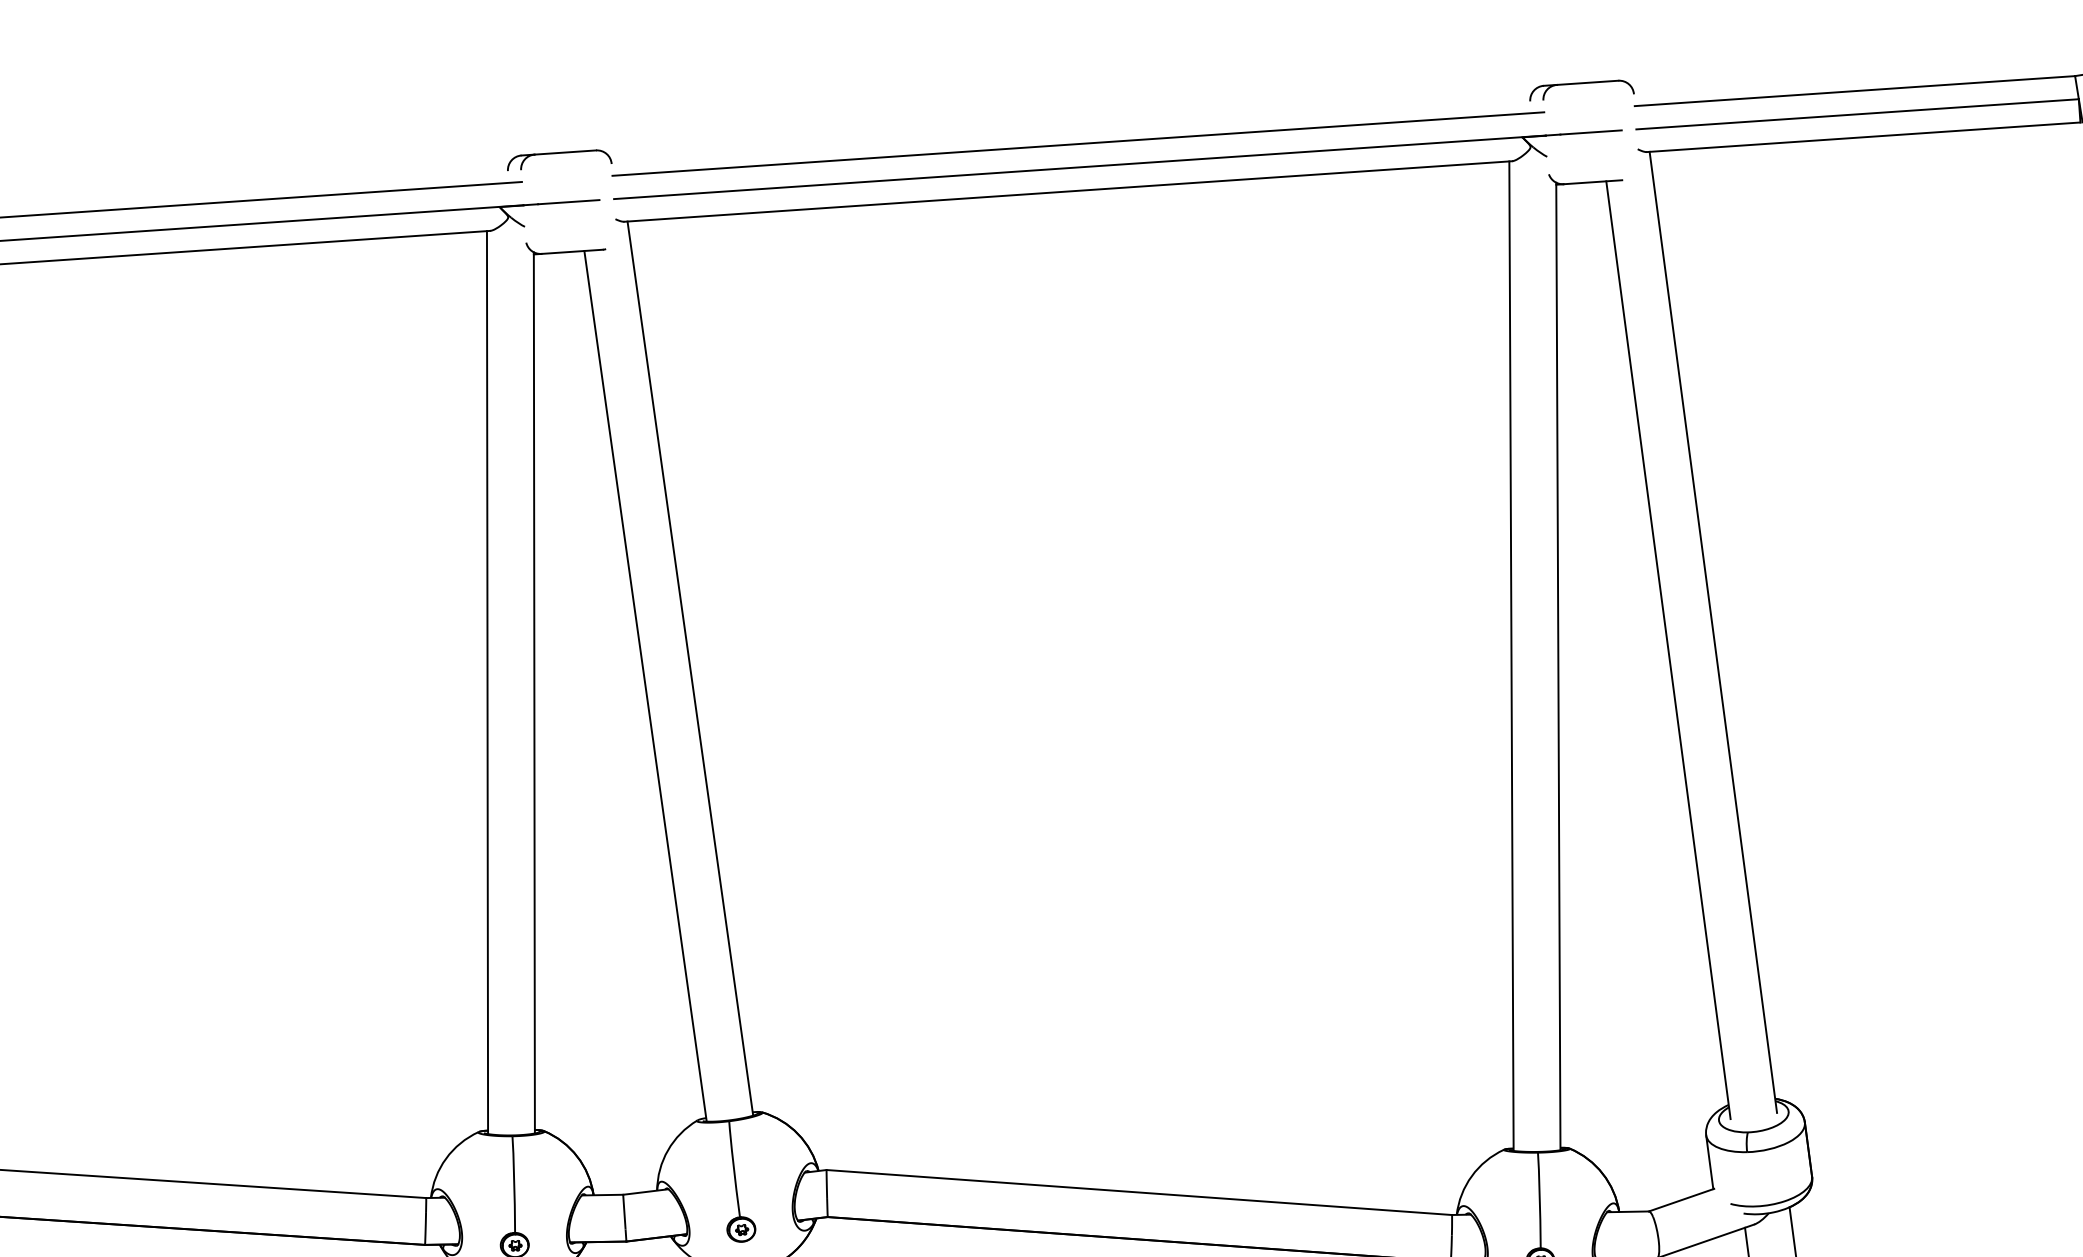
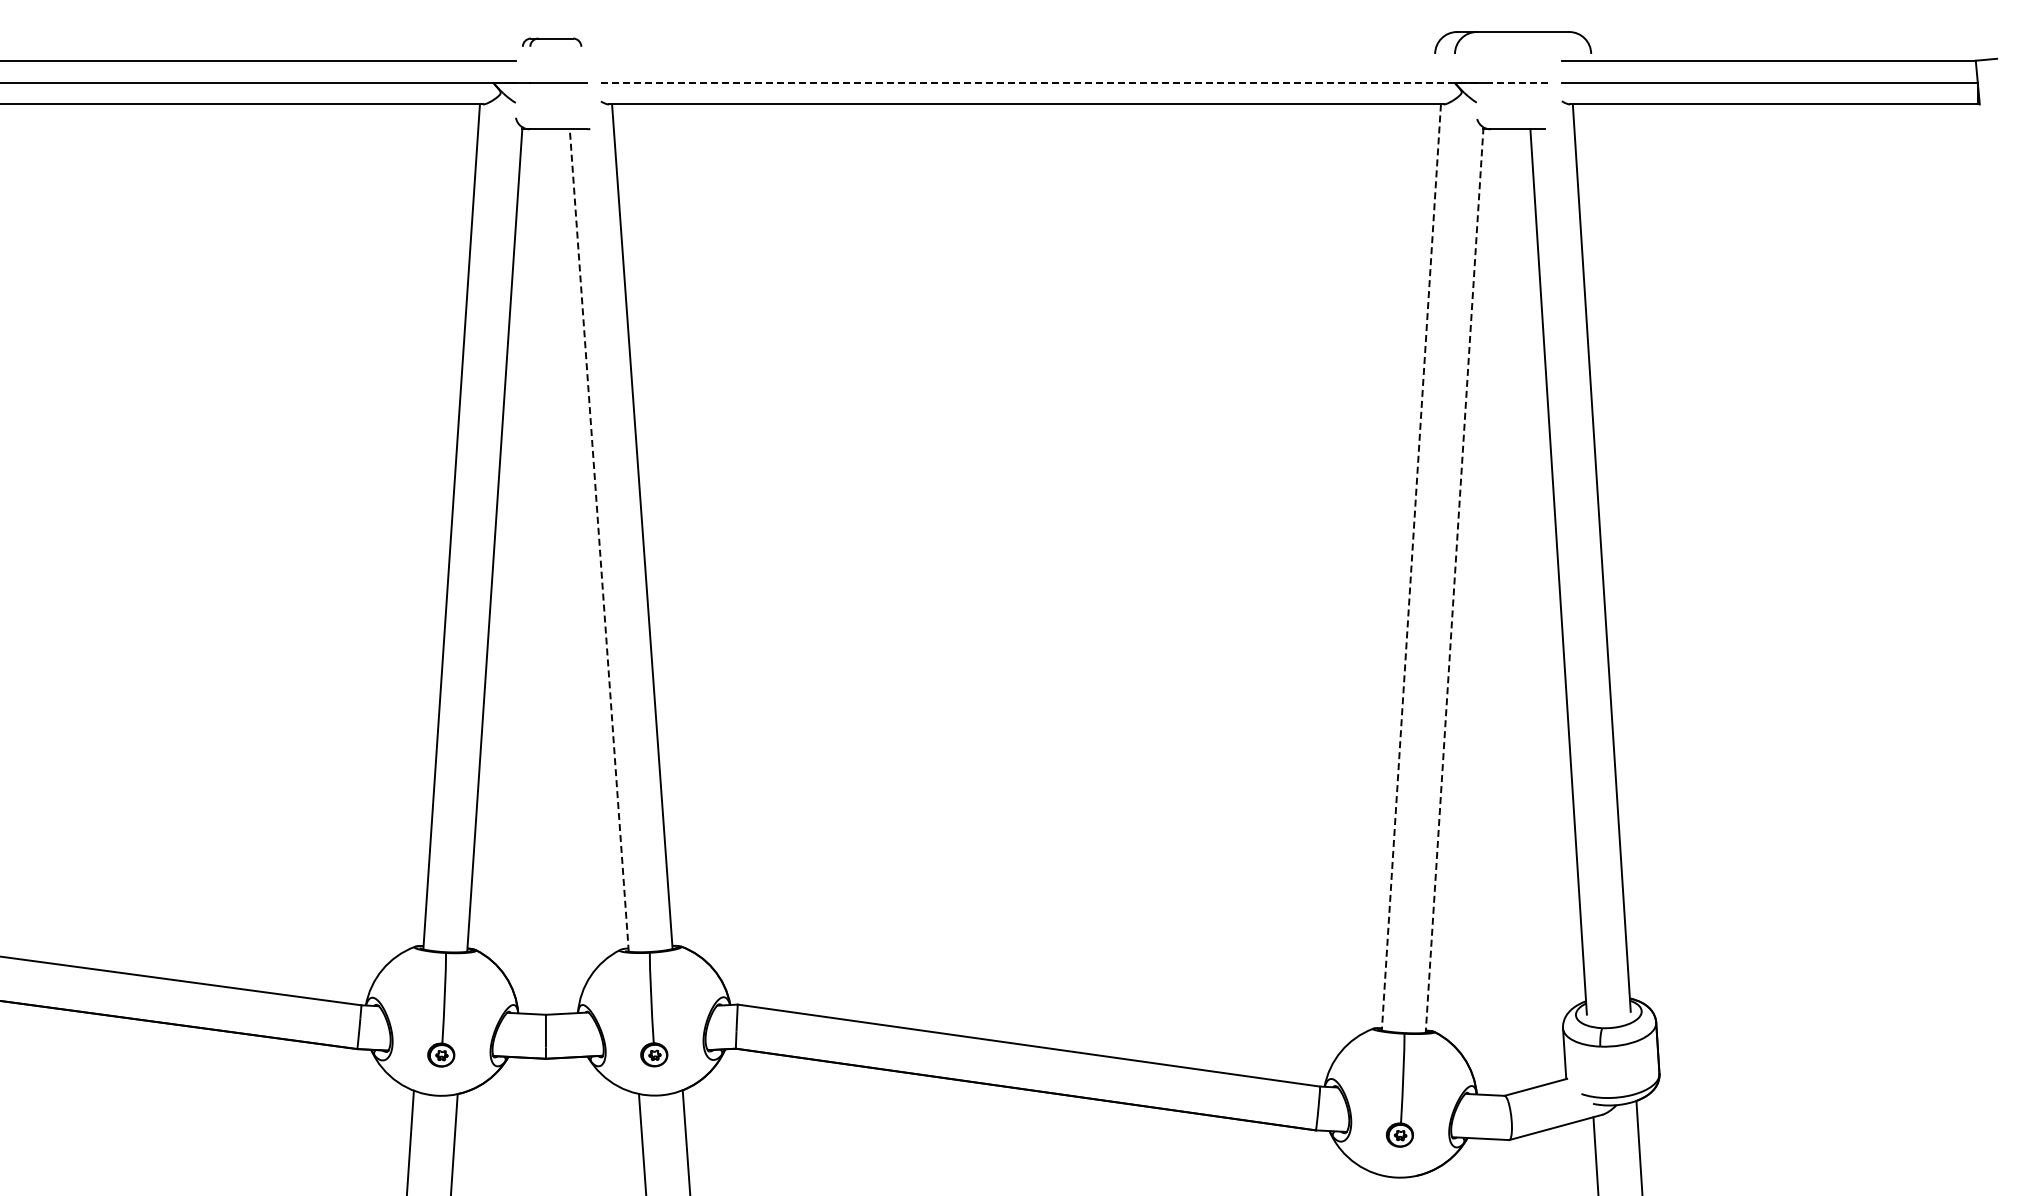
part: (1580, 90) -> (1512, 42), size x1.6
line: (1591, 132) -> (1519, 82), solid -> dashed
line: (1077, 143) -> (1038, 60), removed
part: (558, 159) -> (551, 42), size x0.6
line: (1079, 167) -> (1038, 82), solid -> dashed
line: (1511, 657) -> (1411, 568), solid -> dashed
line: (1558, 666) -> (1454, 580), solid -> dashed
line: (645, 686) -> (599, 540), solid -> dashed

